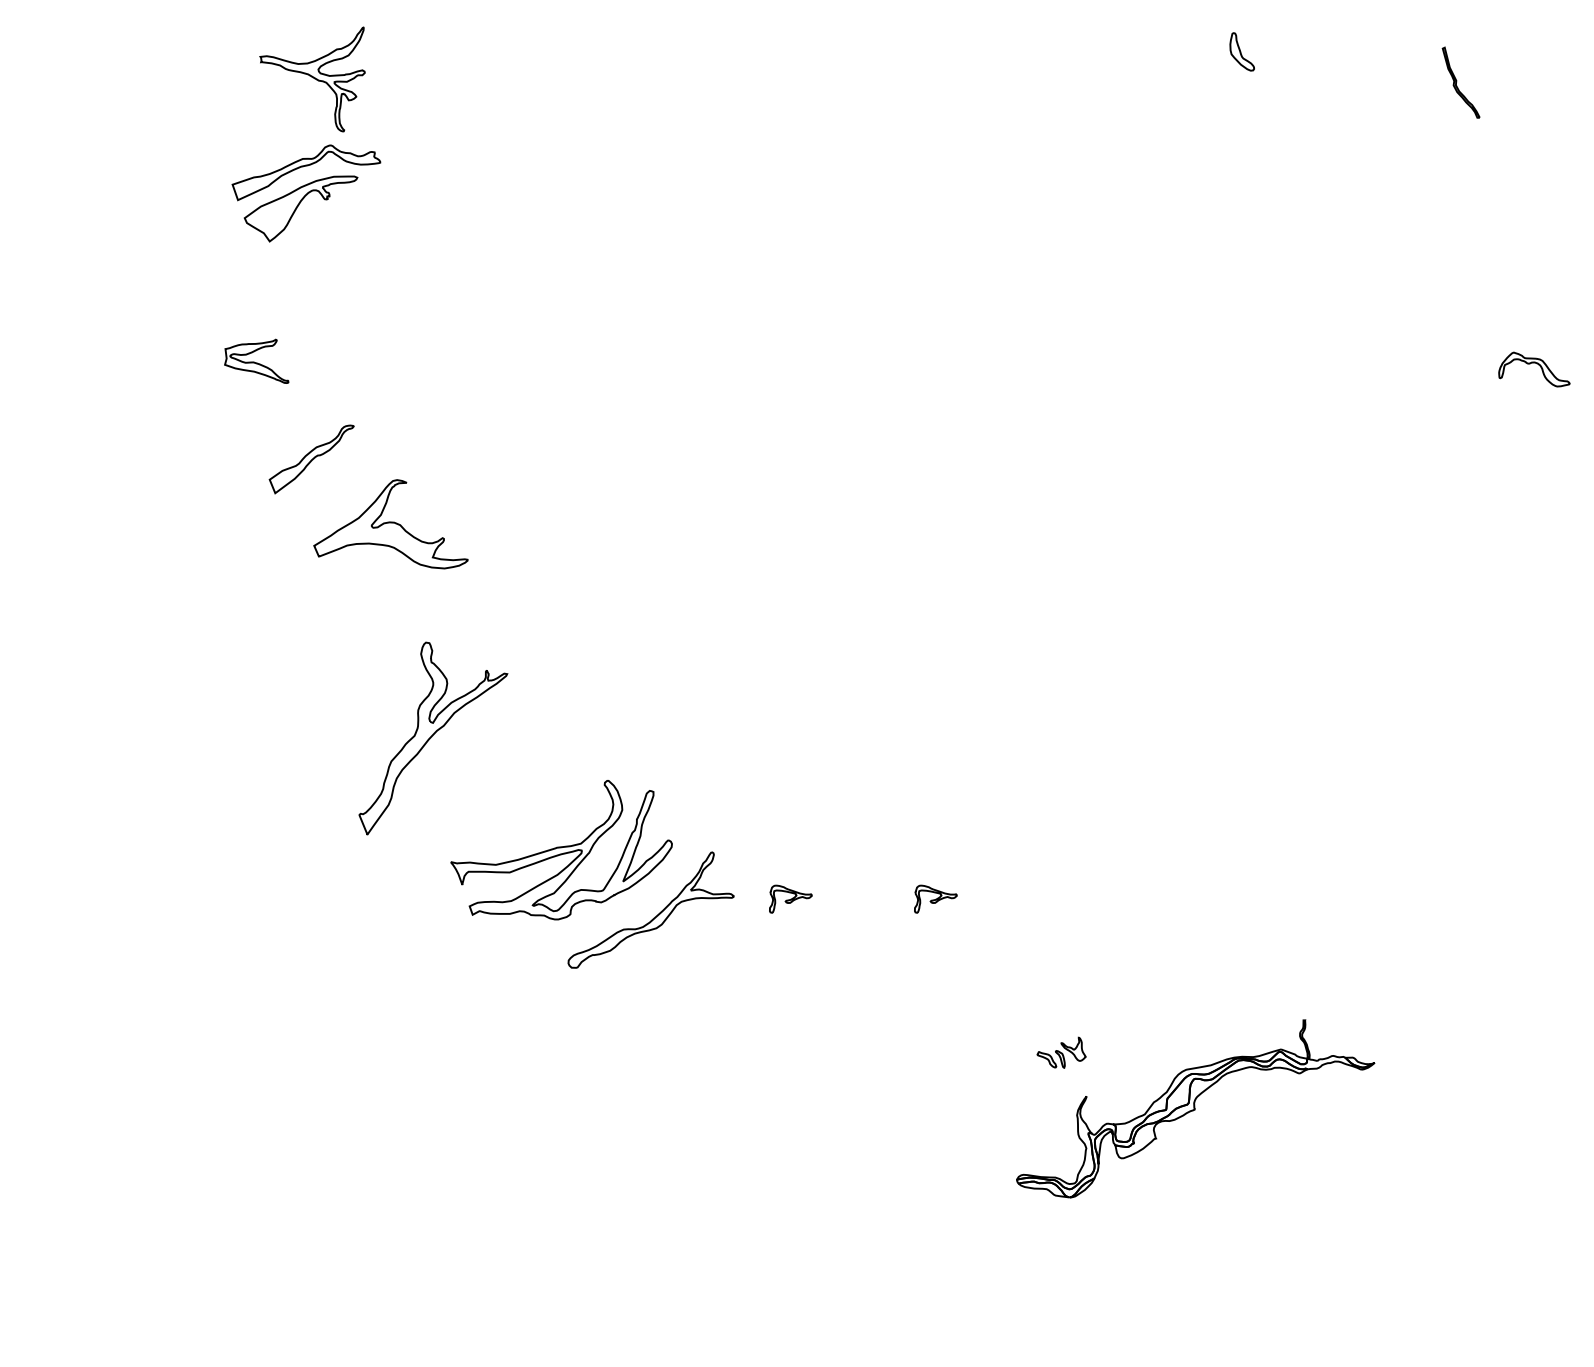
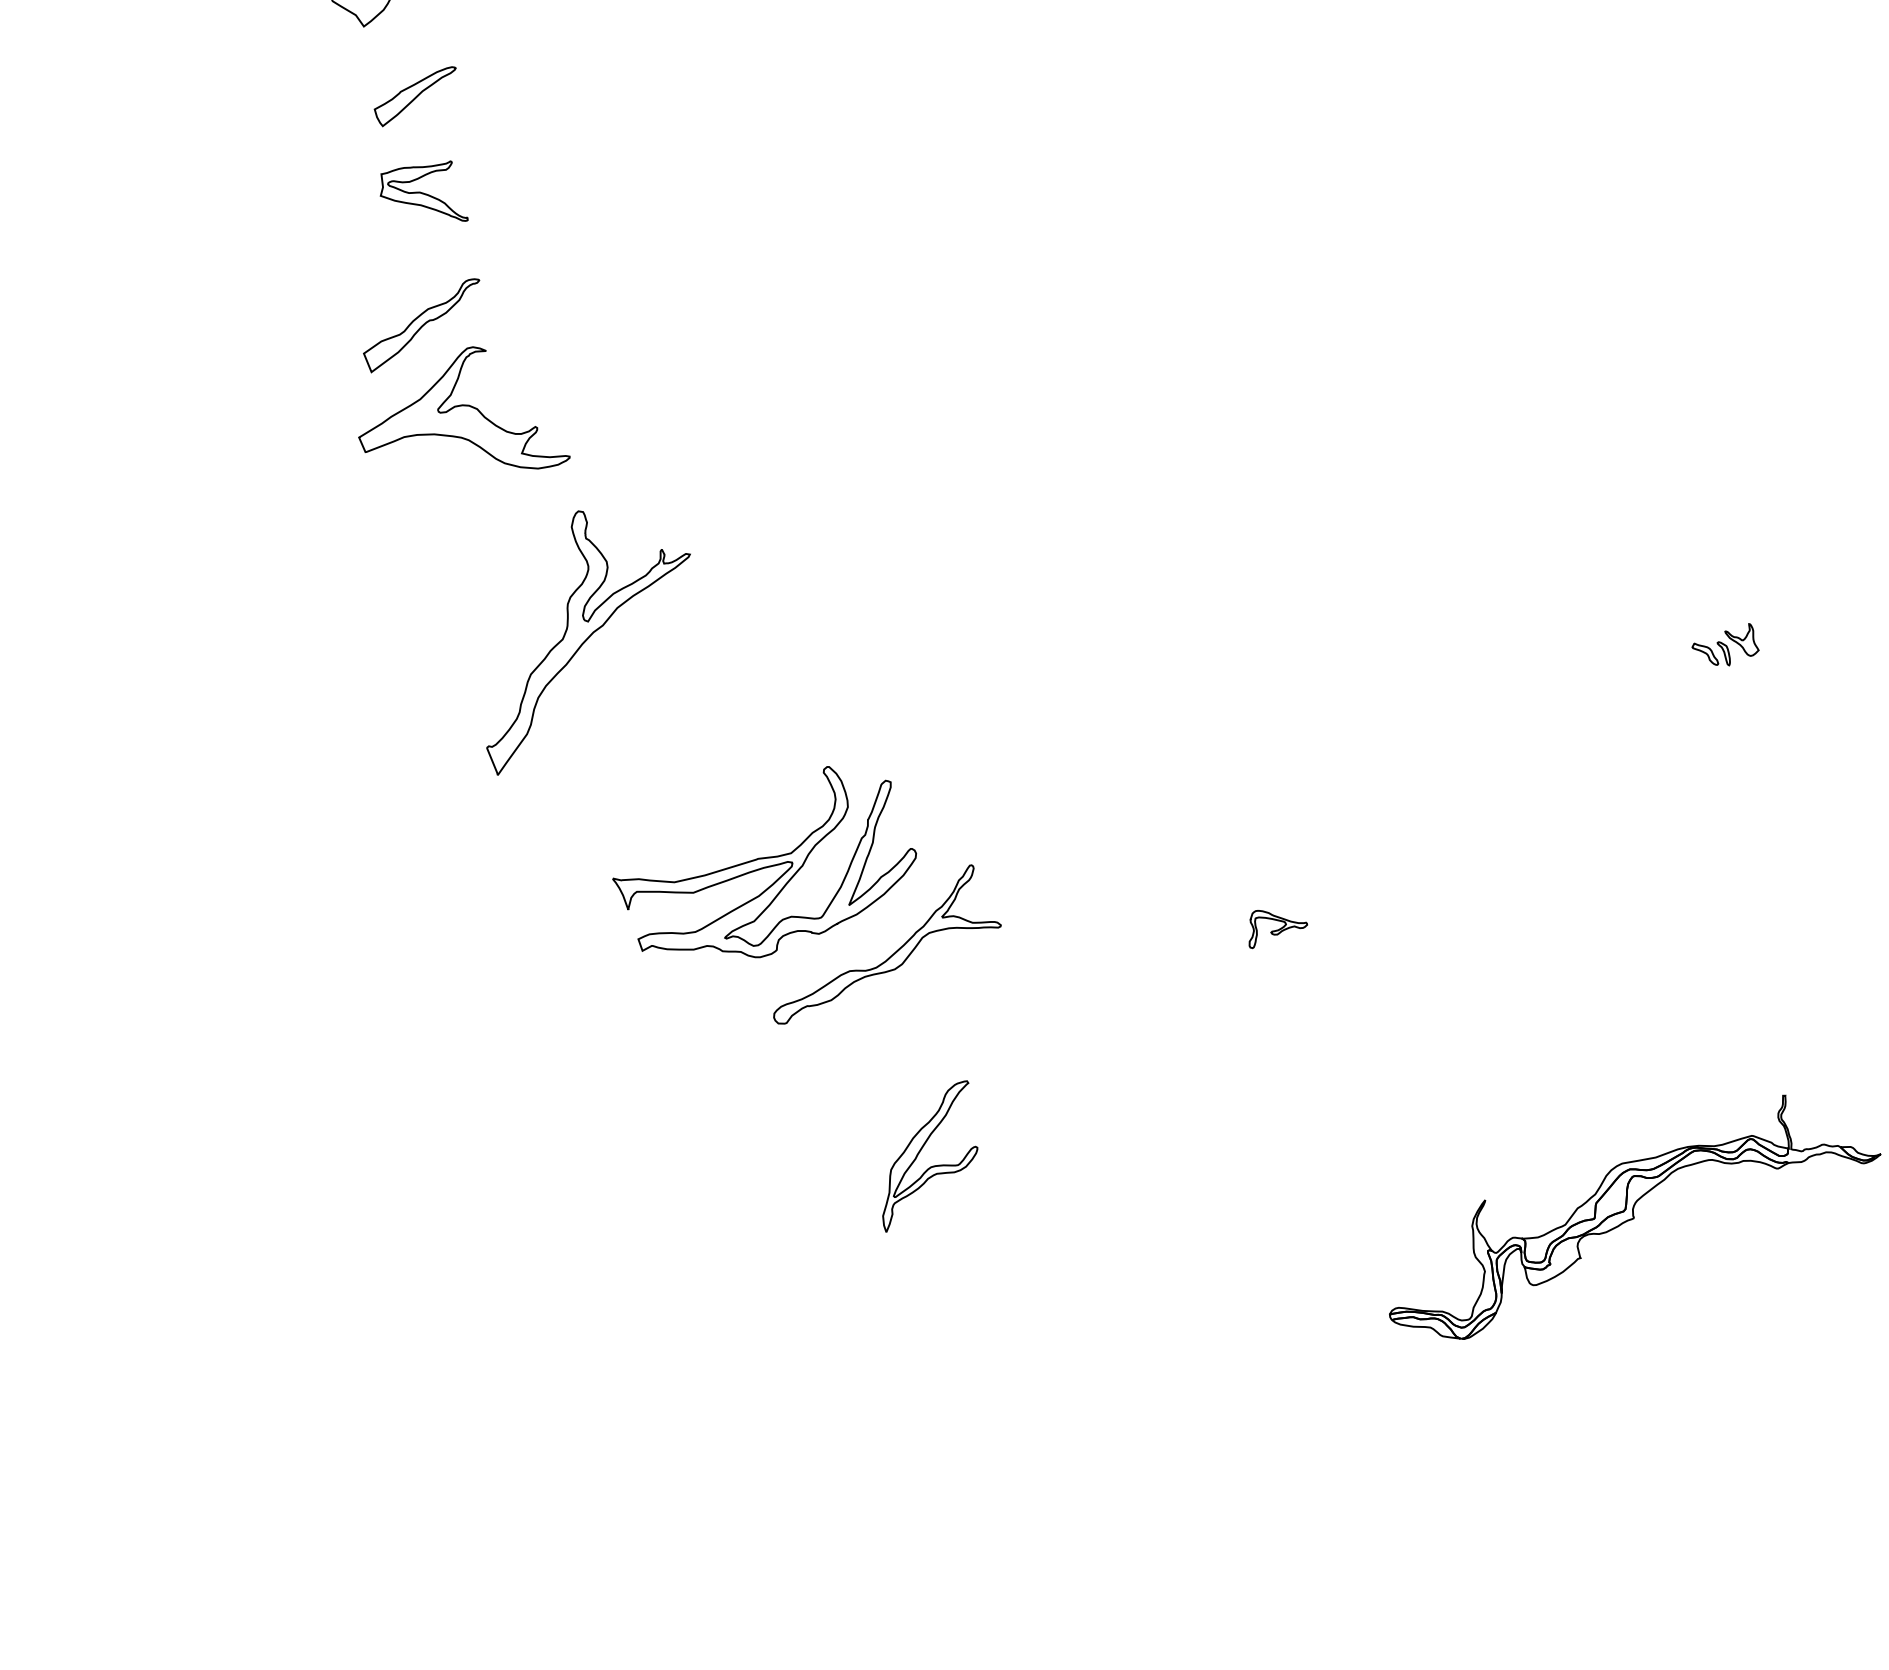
part: (306, 292) -> (414, 96), added
part: (256, 360) -> (423, 189), moved
part: (390, 524) -> (463, 408), moved
part: (433, 738) -> (588, 642), moved
part: (790, 898) -> (1078, 928), removed
part: (1061, 1052) -> (1725, 644), moved
part: (685, 1070) -> (934, 1164), added

